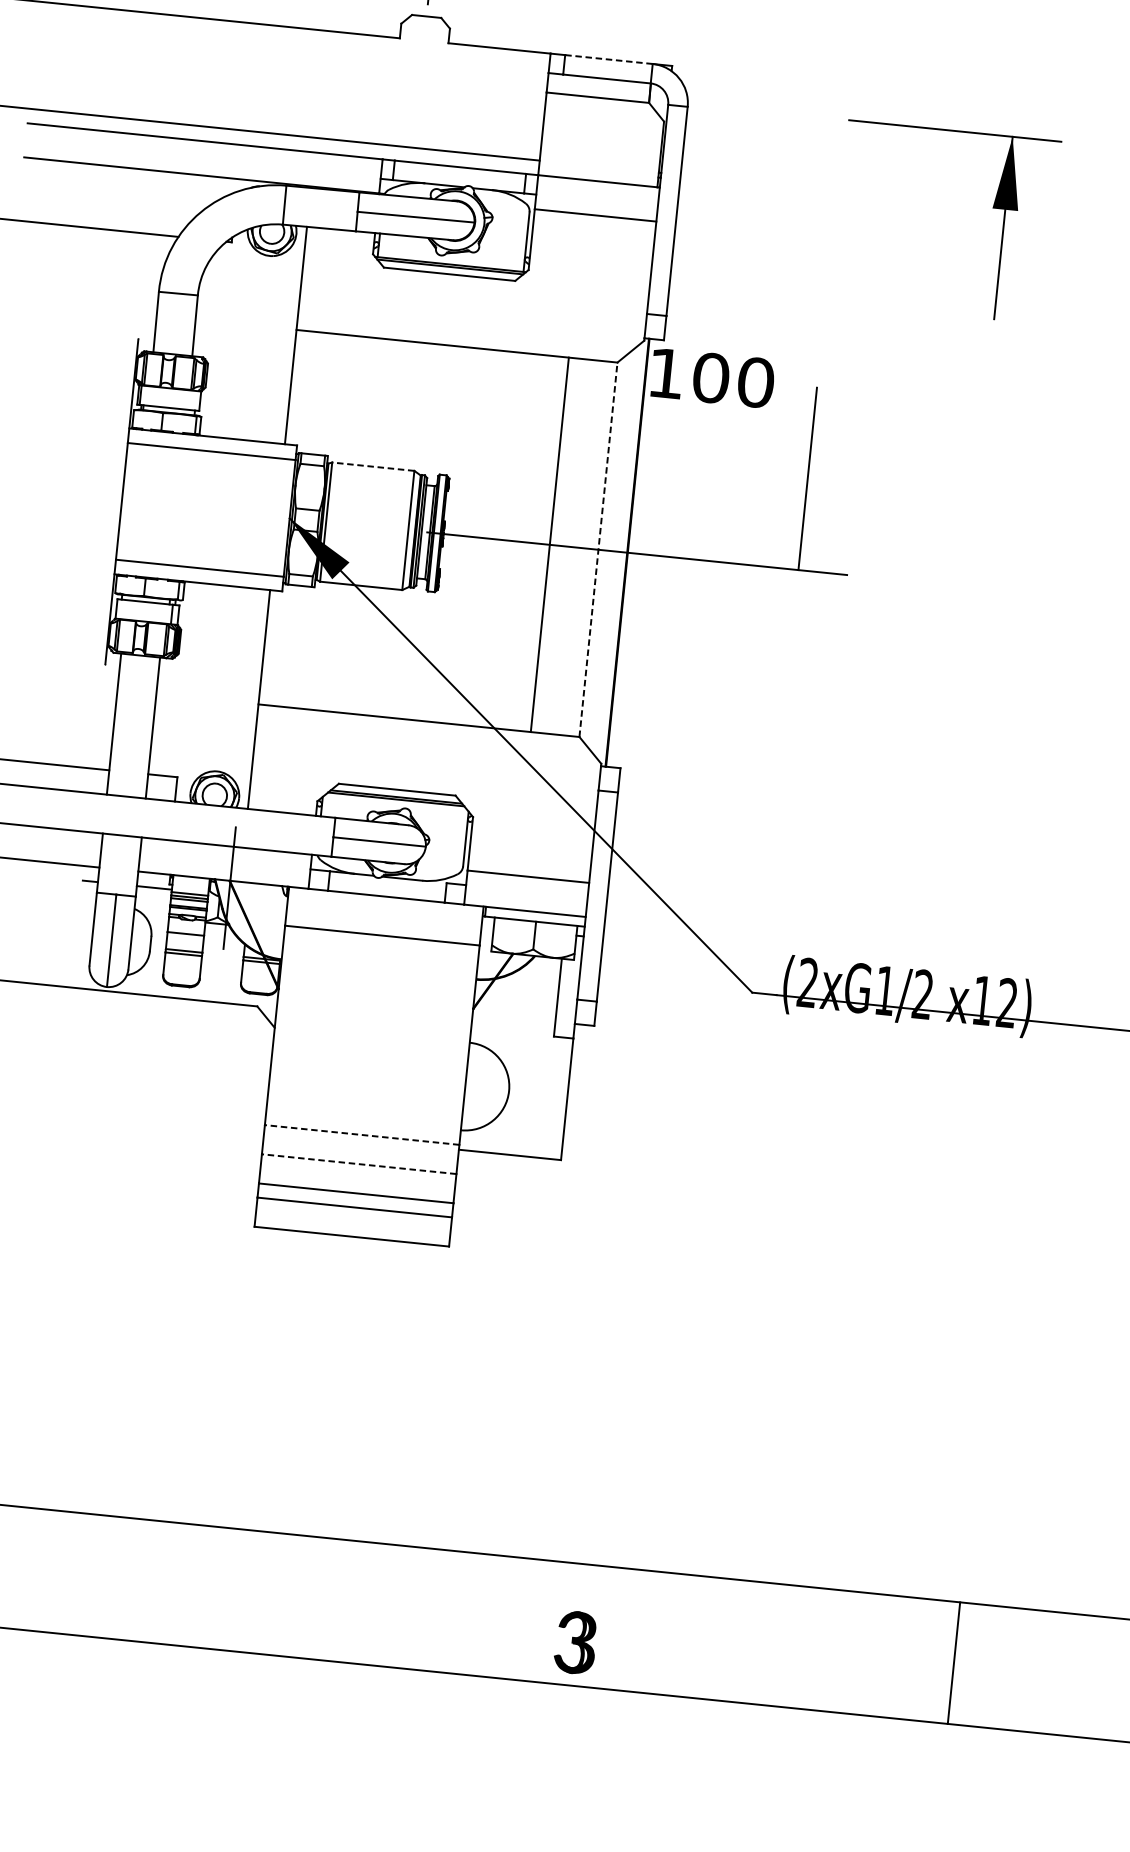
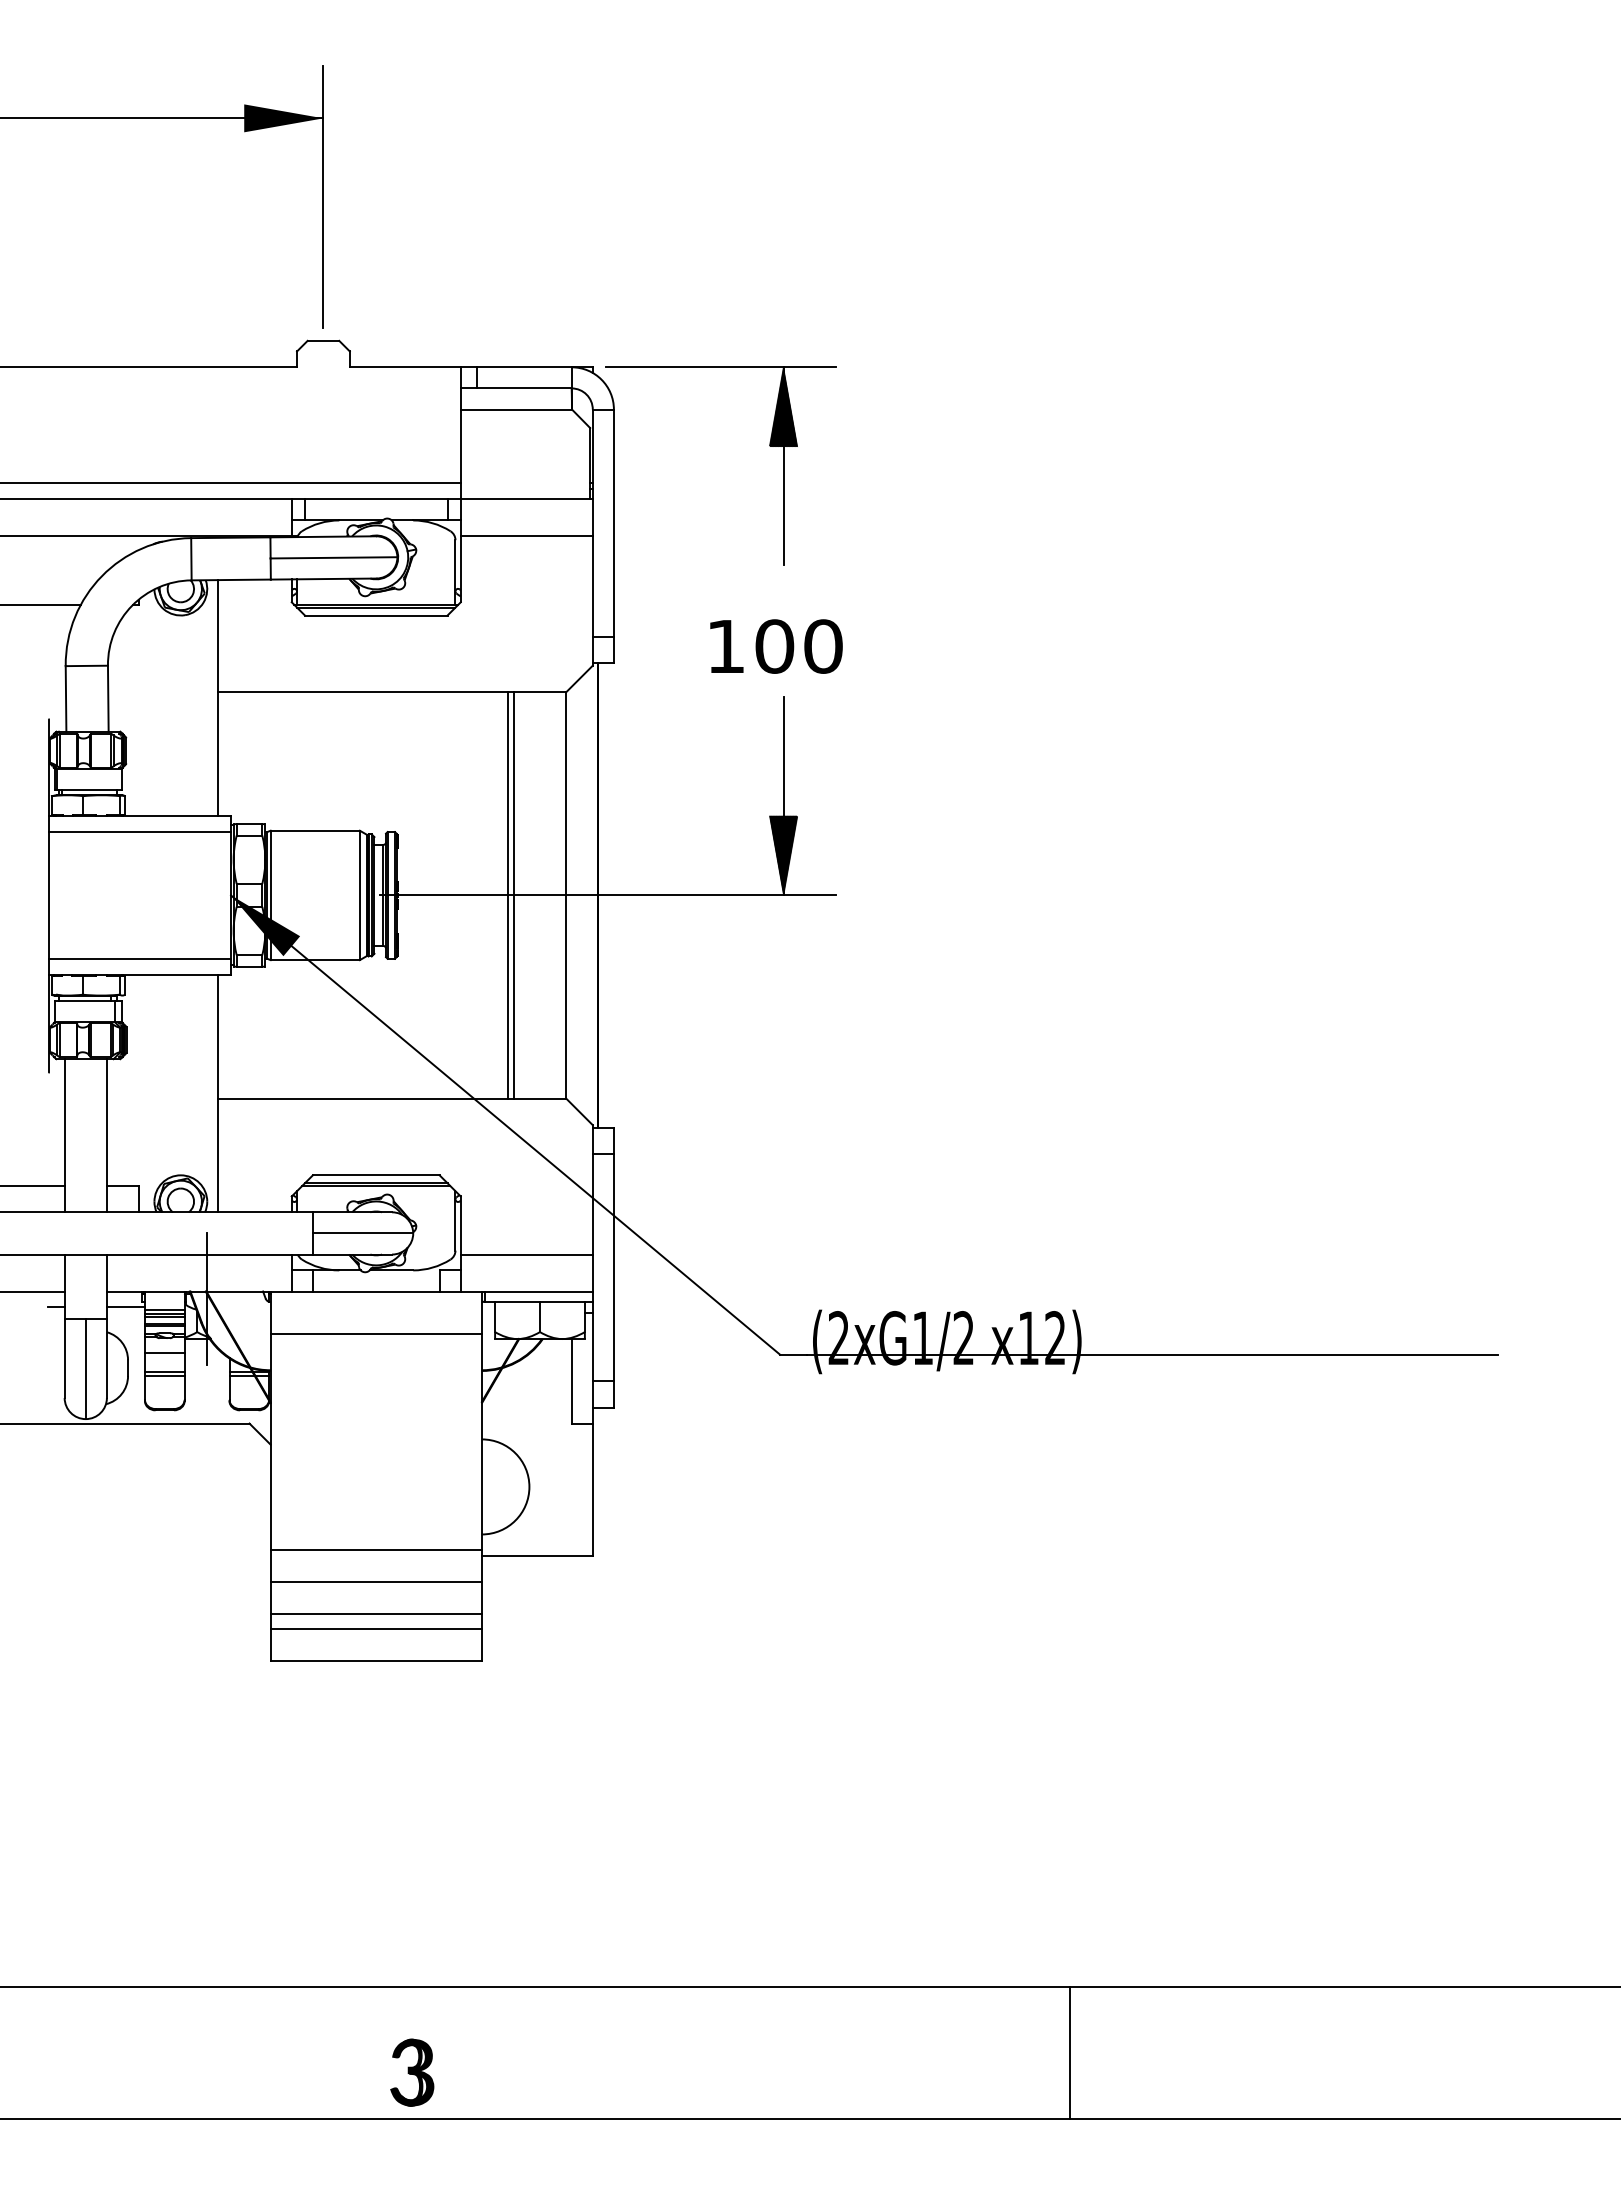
line: (609, 59) -> (524, 367), dashed -> solid
part: (992, 208) -> (769, 446), moved
text: (712, 378) -> (776, 646), moved
line: (373, 466) -> (315, 830), dashed -> solid
hatch: (802, 533) -> (783, 855), added
line: (545, 544) -> (508, 895), added
line: (598, 548) -> (566, 894), dashed -> solid
line: (362, 1135) -> (376, 1550), dashed -> solid
line: (359, 1164) -> (376, 1582), dashed -> solid
text: (575, 1642) -> (412, 2072), moved

